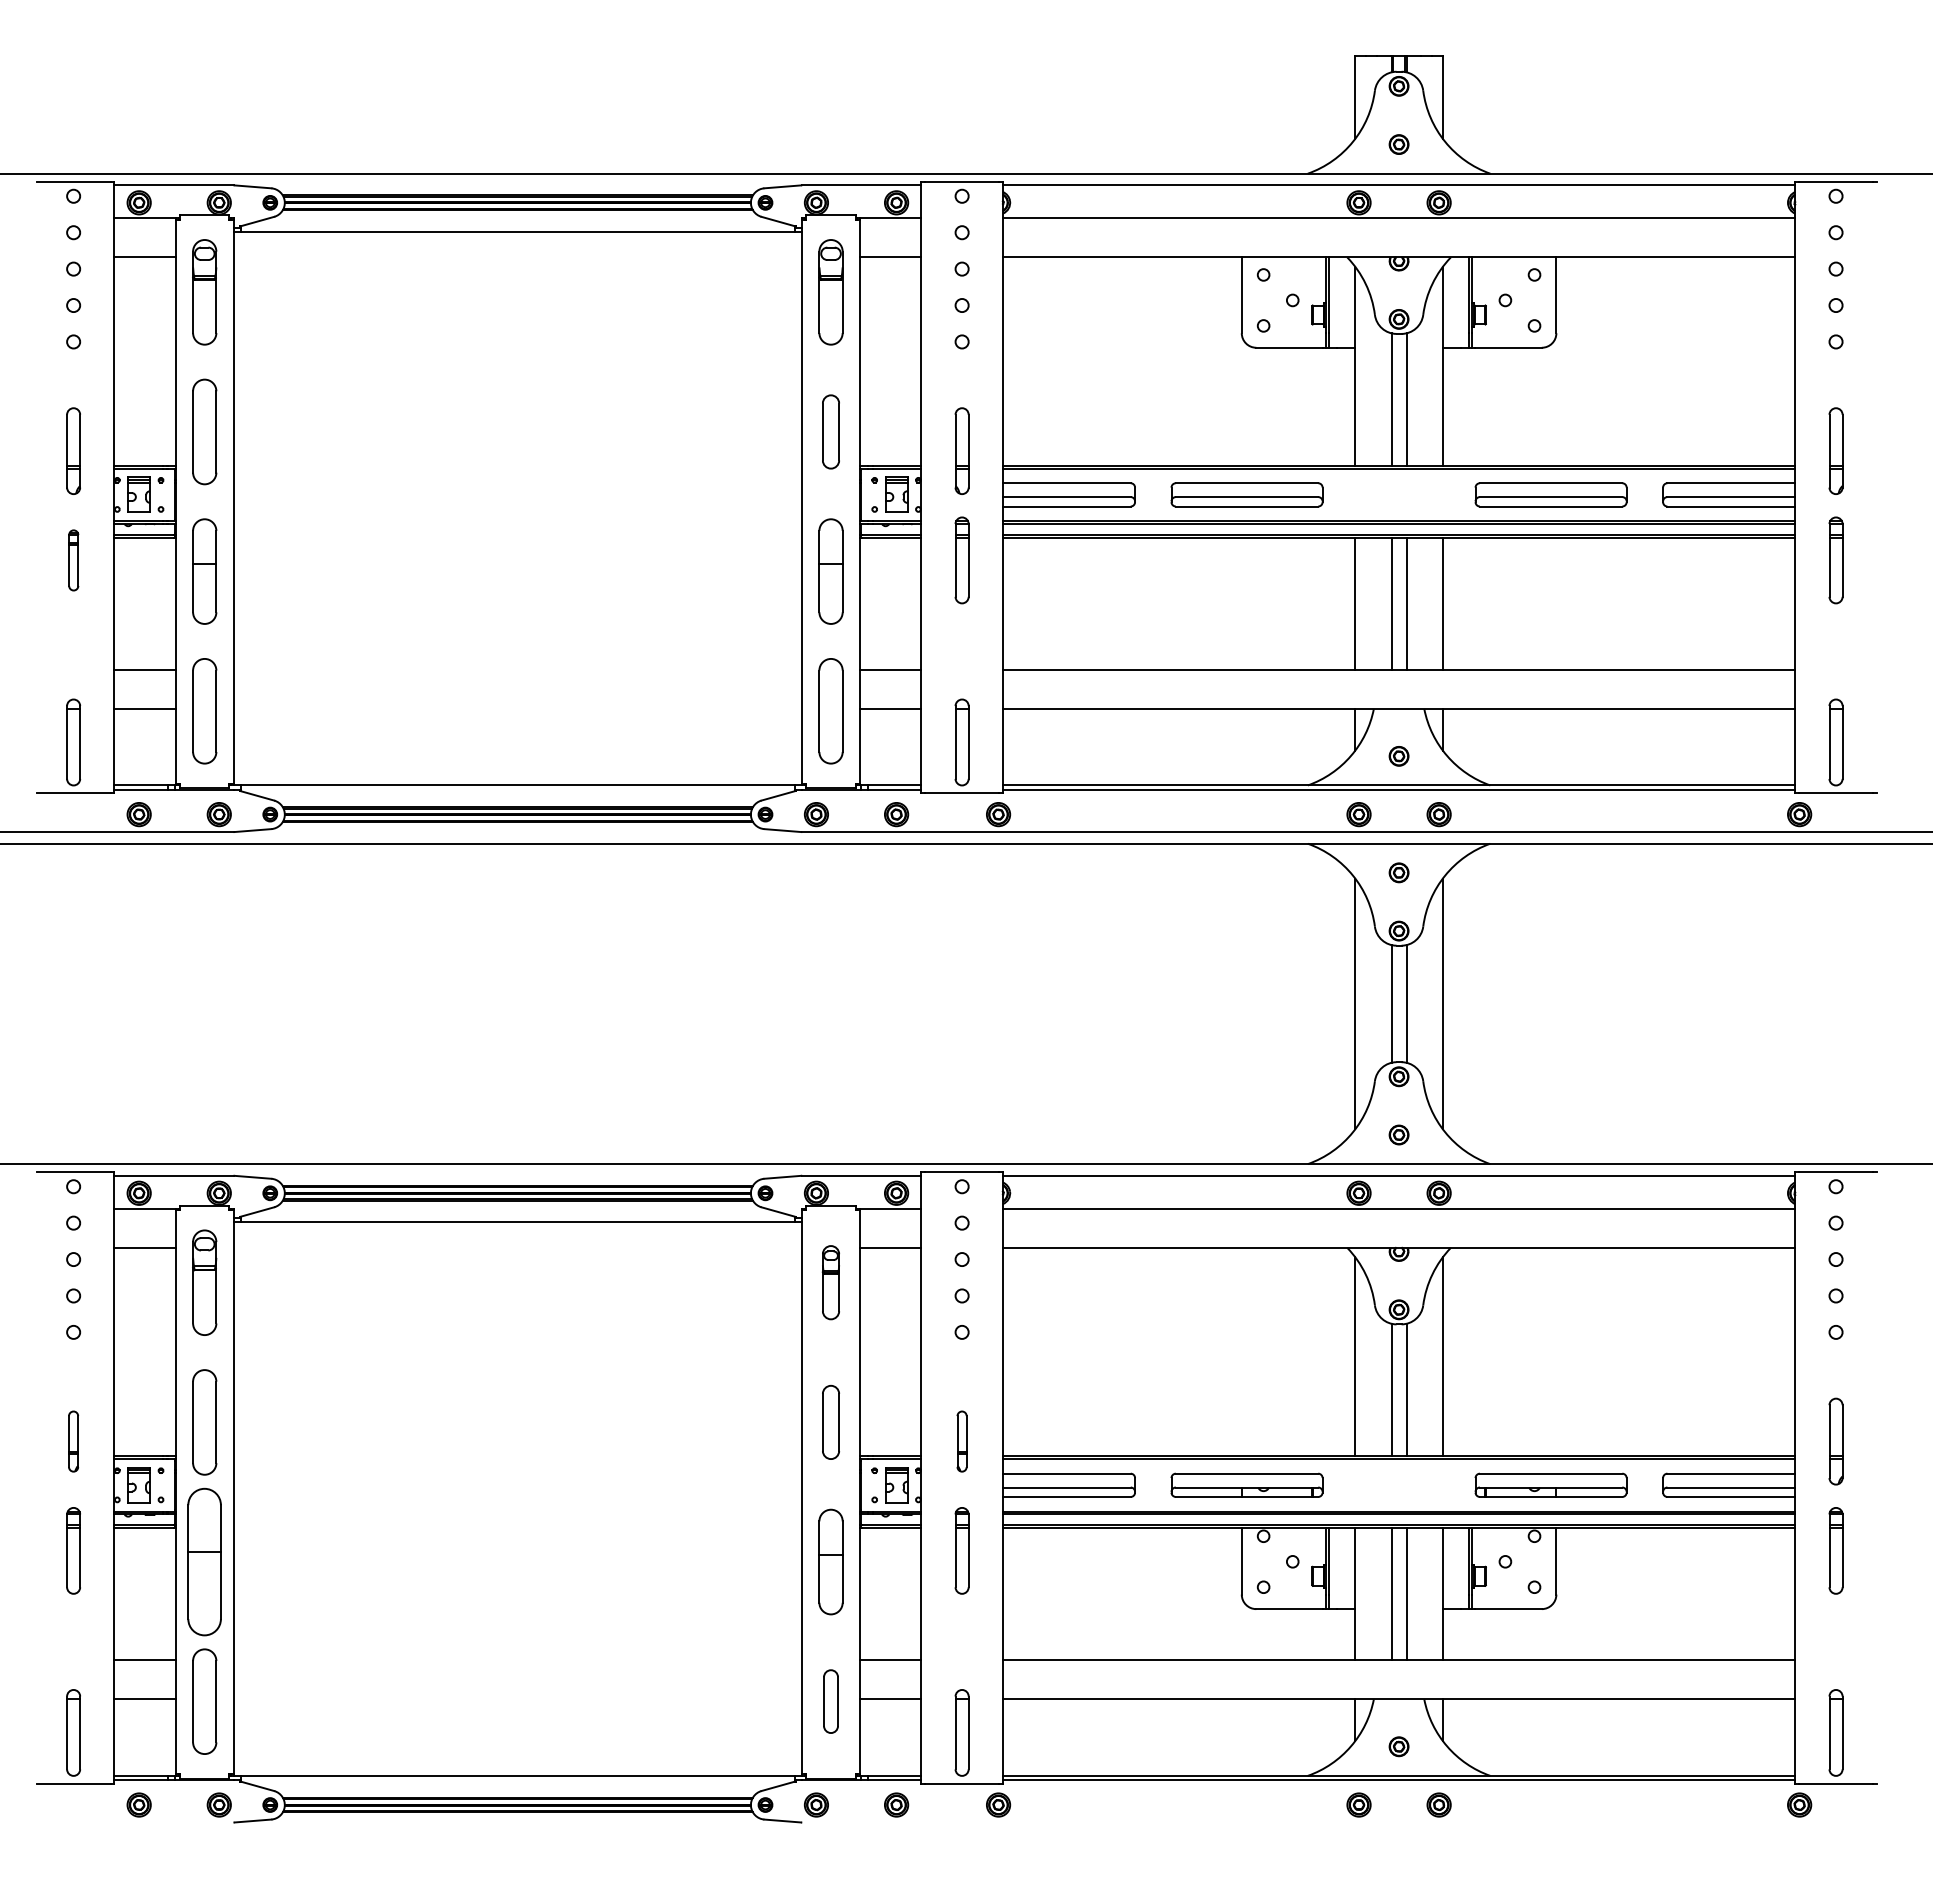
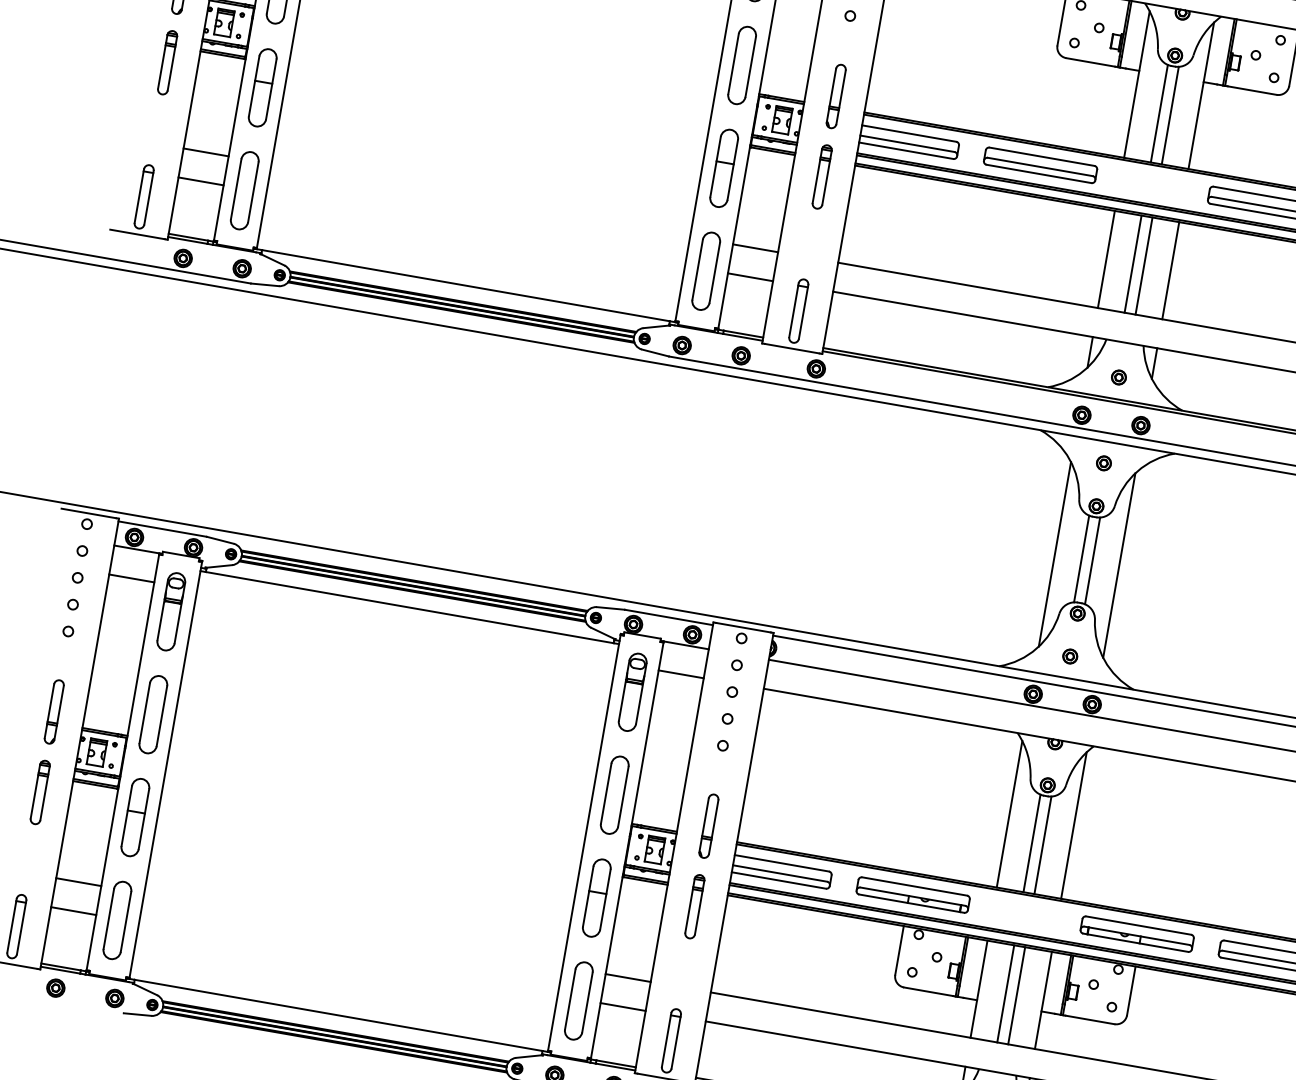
part: (830, 431) -> (741, 65), size x1.43
part: (73, 560) -> (167, 62), size x1.43
part: (830, 1282) -> (632, 692), size x1.43
part: (830, 1422) -> (614, 795), size x1.43
part: (73, 1441) -> (54, 711), size x1.43
part: (961, 1441) -> (708, 826), size x1.43
part: (204, 1561) -> (135, 817), size x0.71
part: (830, 1701) -> (578, 1000), size x1.67

